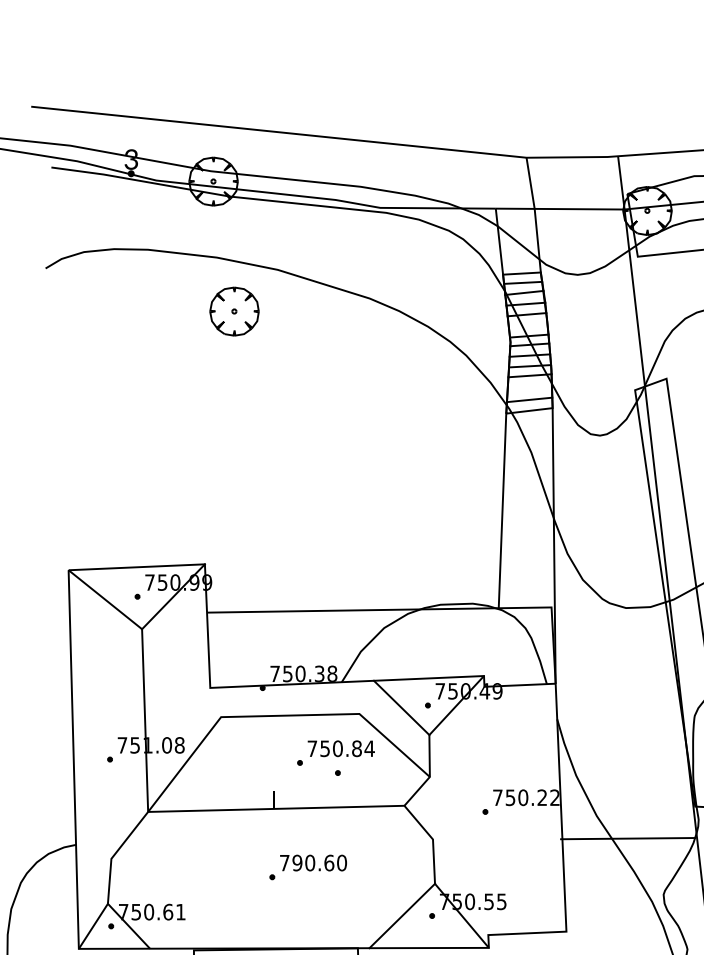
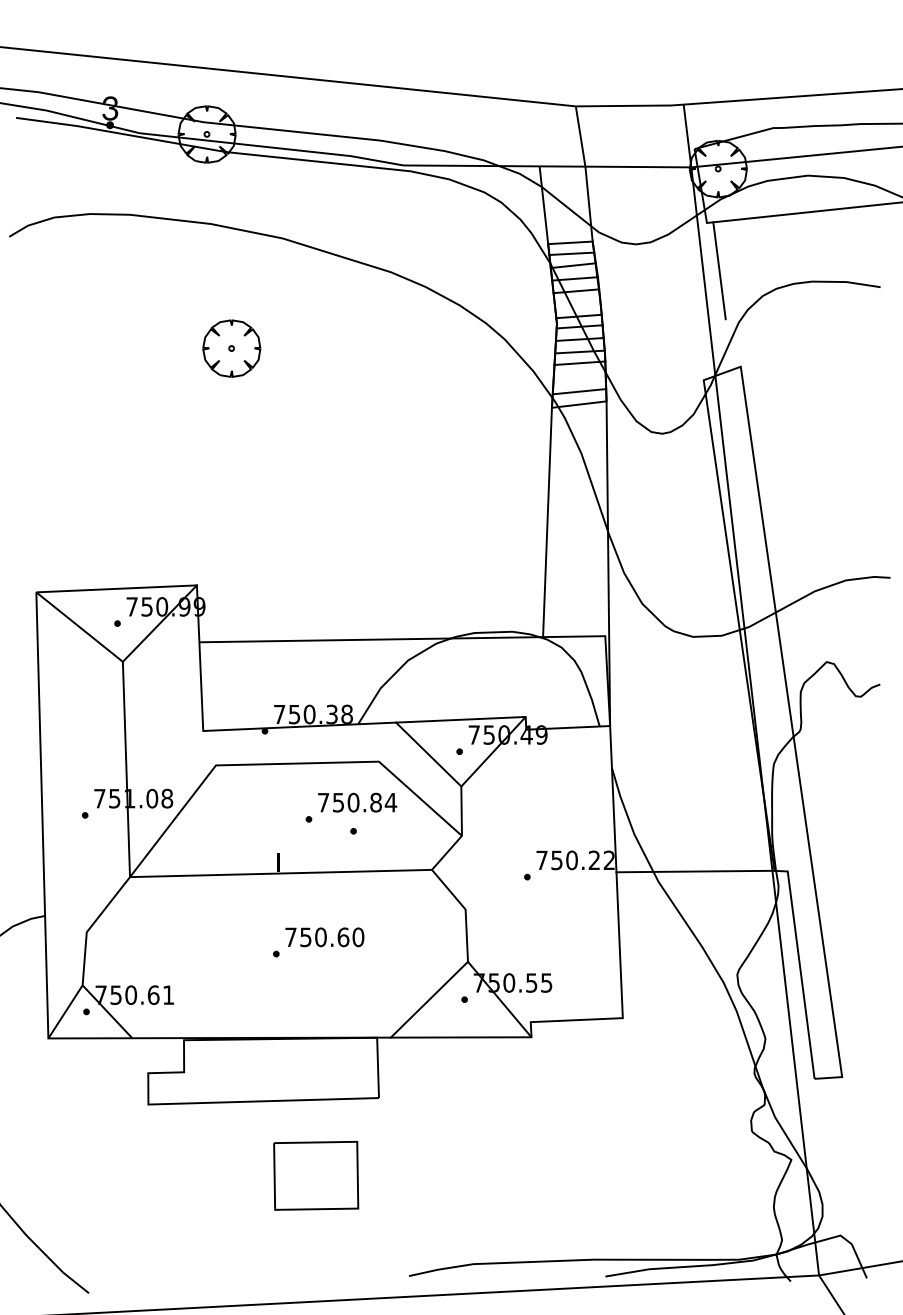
line: (648, 297) -> (719, 270), added
part: (234, 311) -> (231, 348), moved
line: (628, 838) -> (695, 871), moved
text: (297, 862) -> (305, 936), 790.60 -> 750.60

